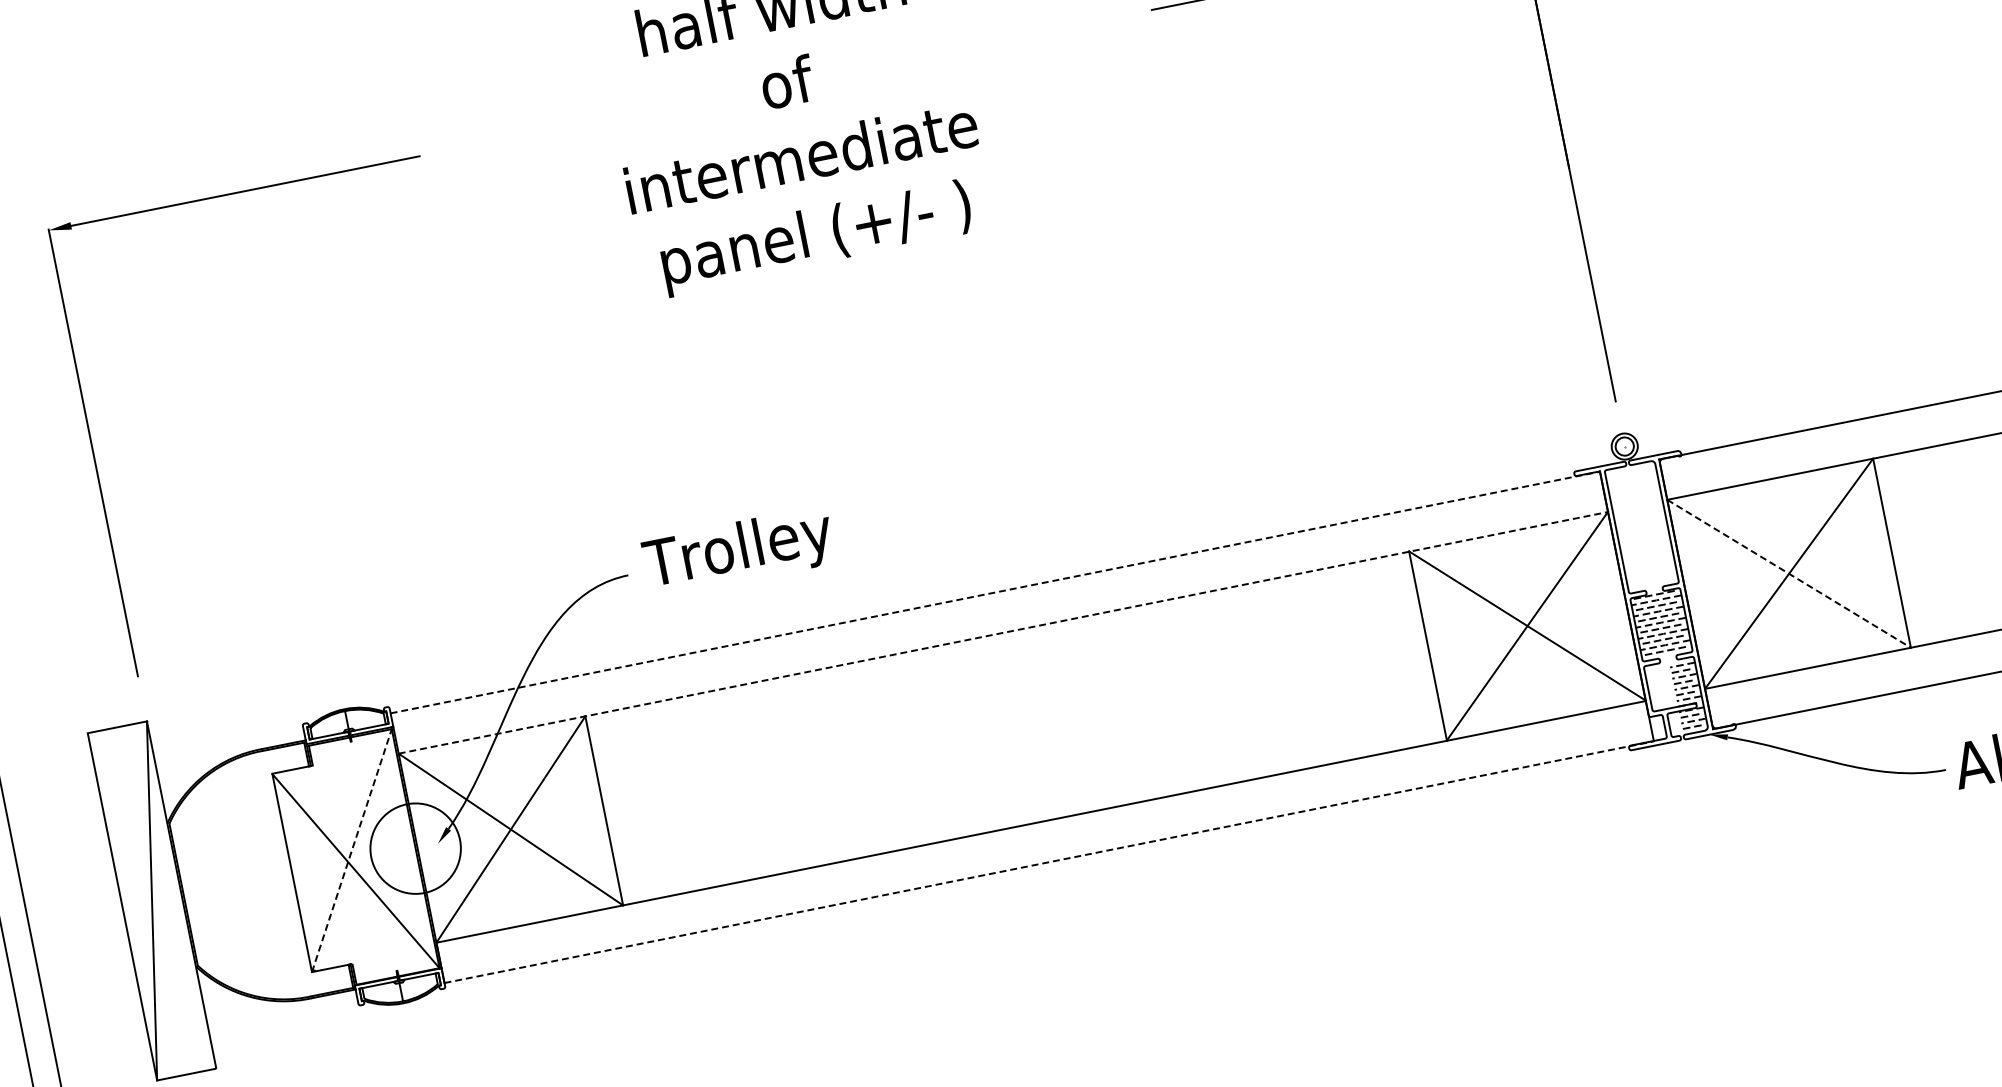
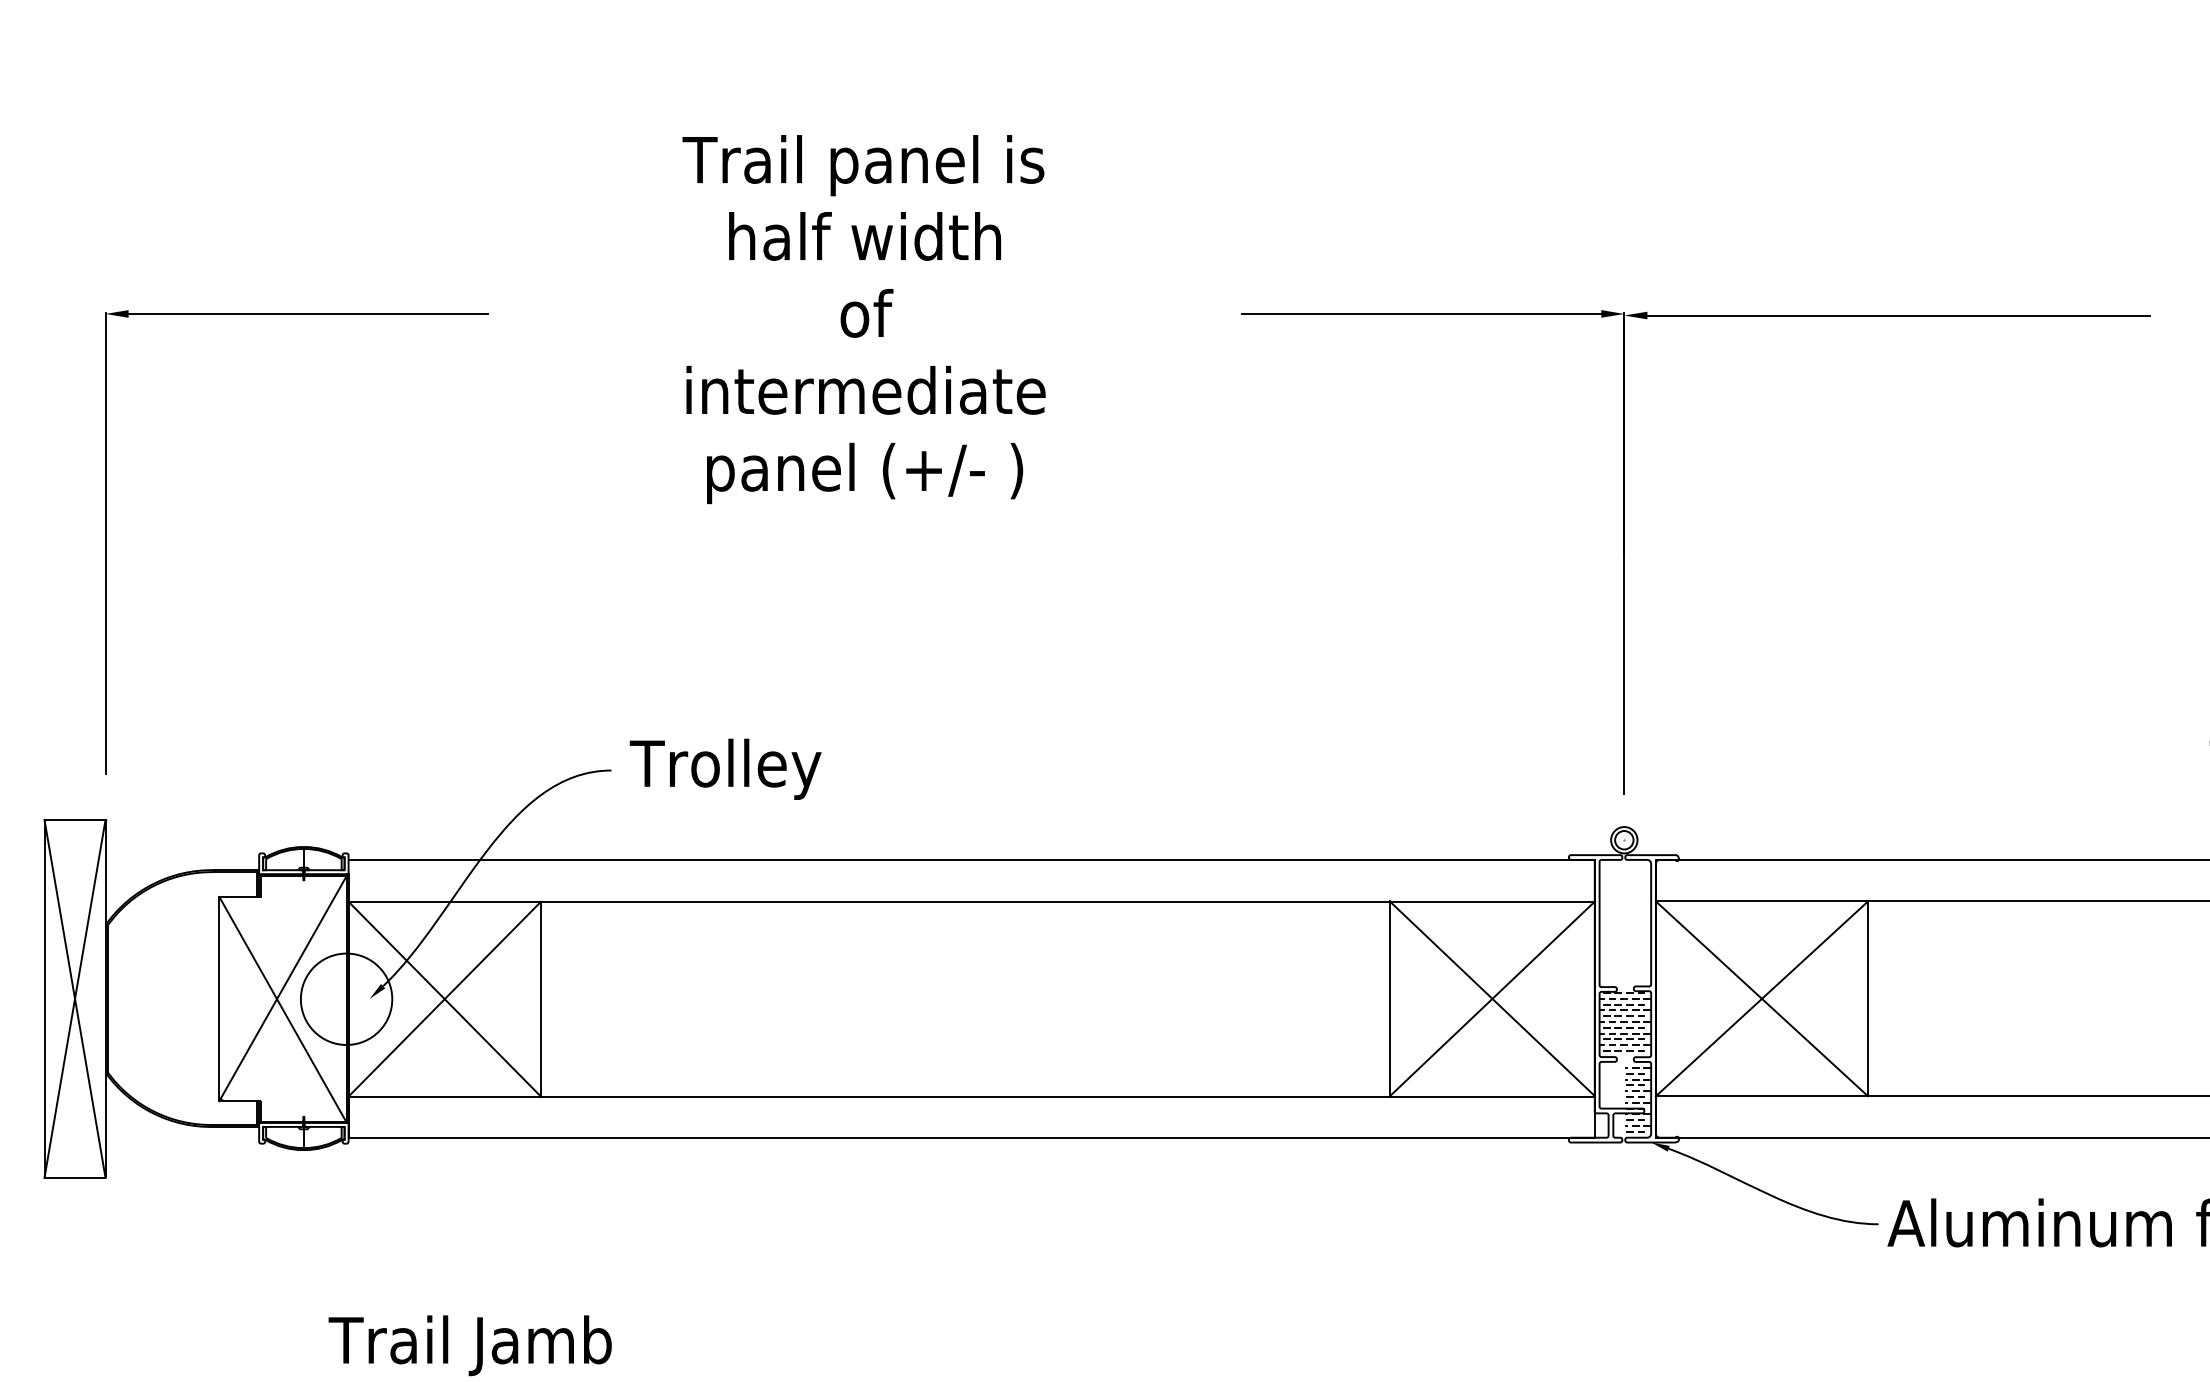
line: (1789, 574) -> (1762, 999), dashed -> solid
line: (996, 592) -> (972, 860), dashed -> solid
line: (1004, 632) -> (972, 901), dashed -> solid
line: (352, 850) -> (283, 988), dashed -> solid
line: (1050, 862) -> (972, 1138), dashed -> solid
line: (151, 900) -> (74, 998), added

